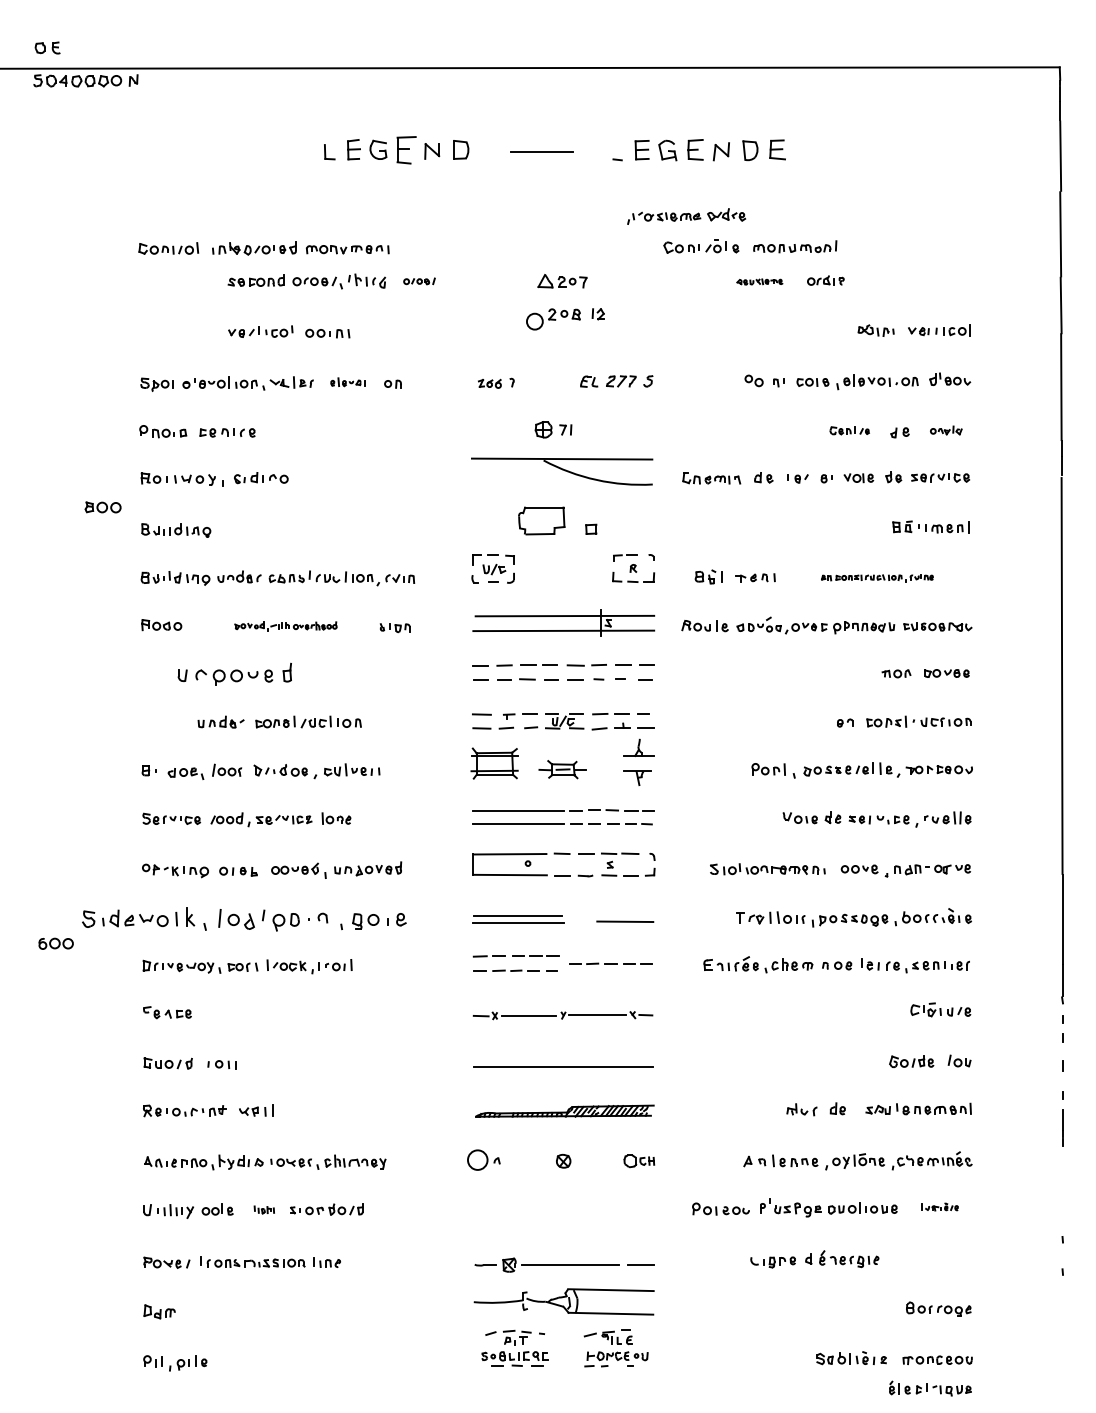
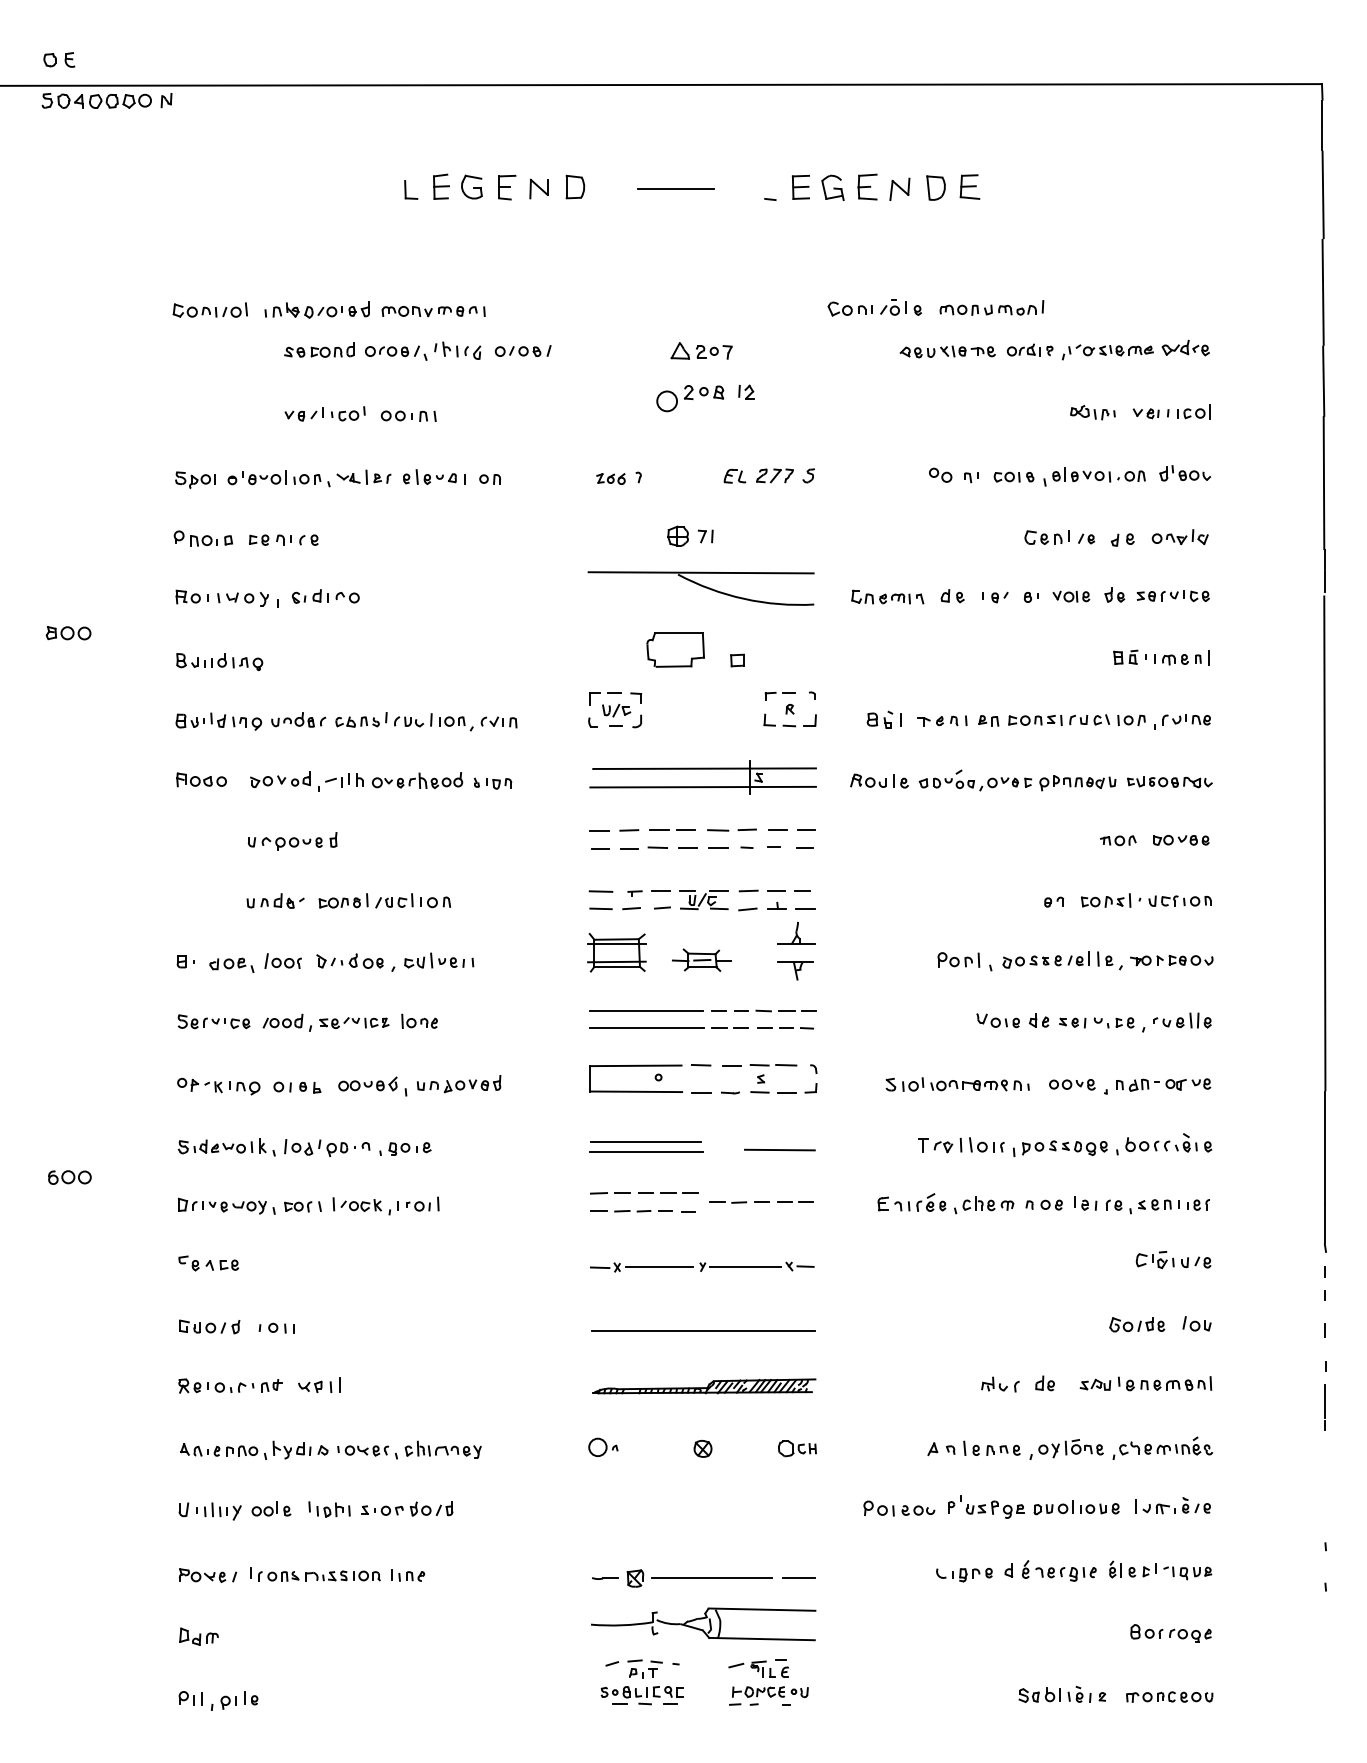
part: (406, 150) -> (506, 187), size x0.71
part: (686, 216) -> (1135, 350), moved
part: (419, 281) -> (523, 351), size x1.43
part: (759, 281) -> (947, 351), size x1.67
part: (348, 381) -> (434, 476), size x1.43
part: (849, 430) -> (1059, 537), size x1.43
part: (946, 430) -> (1180, 537), size x1.43
part: (102, 507) -> (67, 633), moved
part: (877, 578) -> (1094, 721), size x1.67
part: (285, 626) -> (356, 781), size x1.67
part: (234, 673) -> (292, 840), size x0.62
part: (244, 919) -> (304, 1147), size x0.62
part: (483, 1159) -> (603, 1446), size x0.71
part: (939, 1206) -> (1171, 1505), size x1.67
part: (264, 1209) -> (329, 1509), size x1.67
part: (930, 1388) -> (1160, 1570), moved

